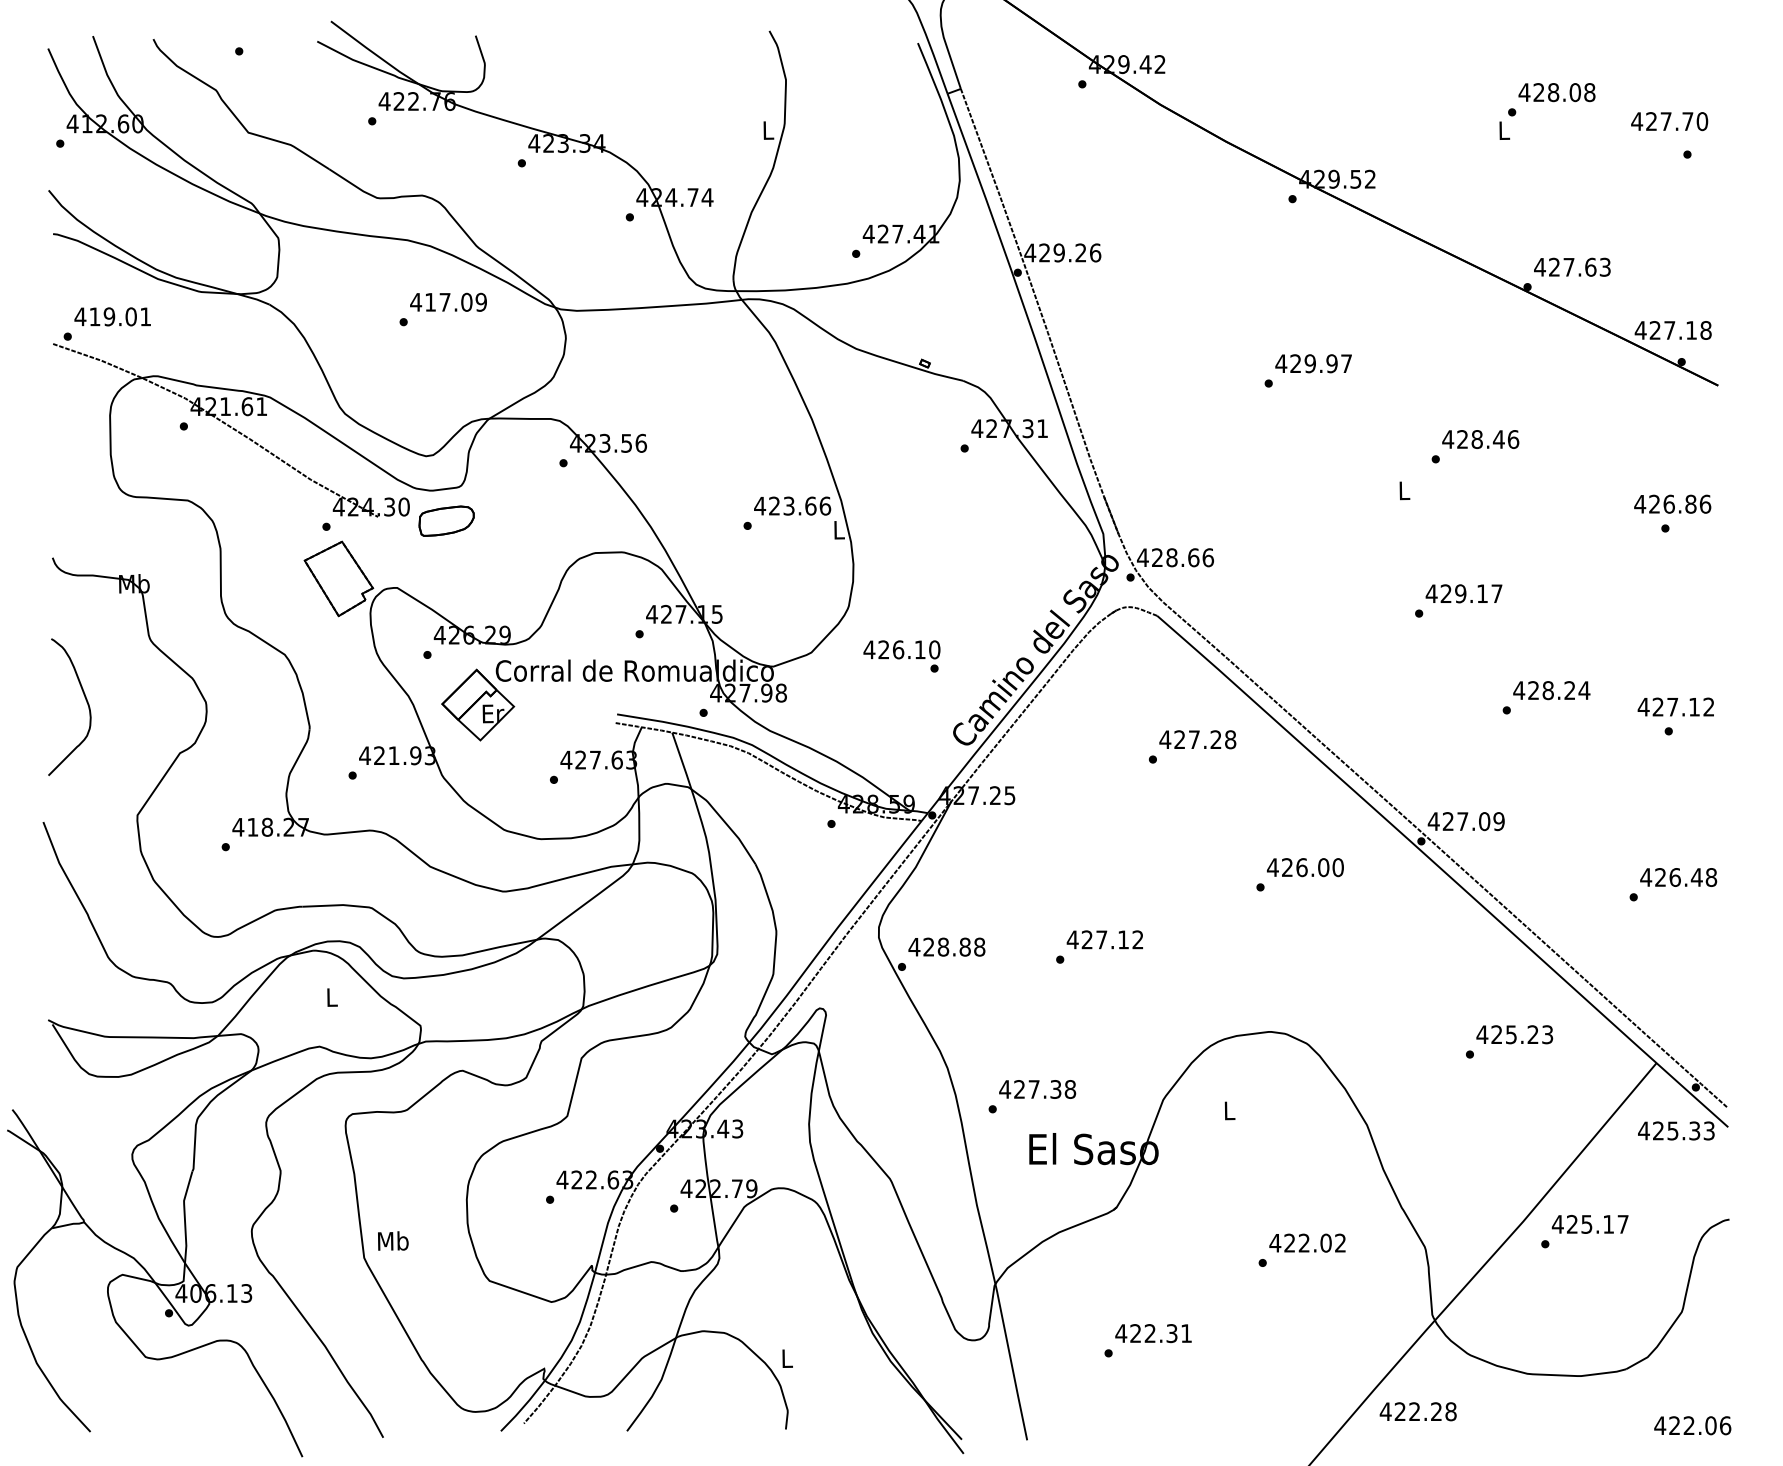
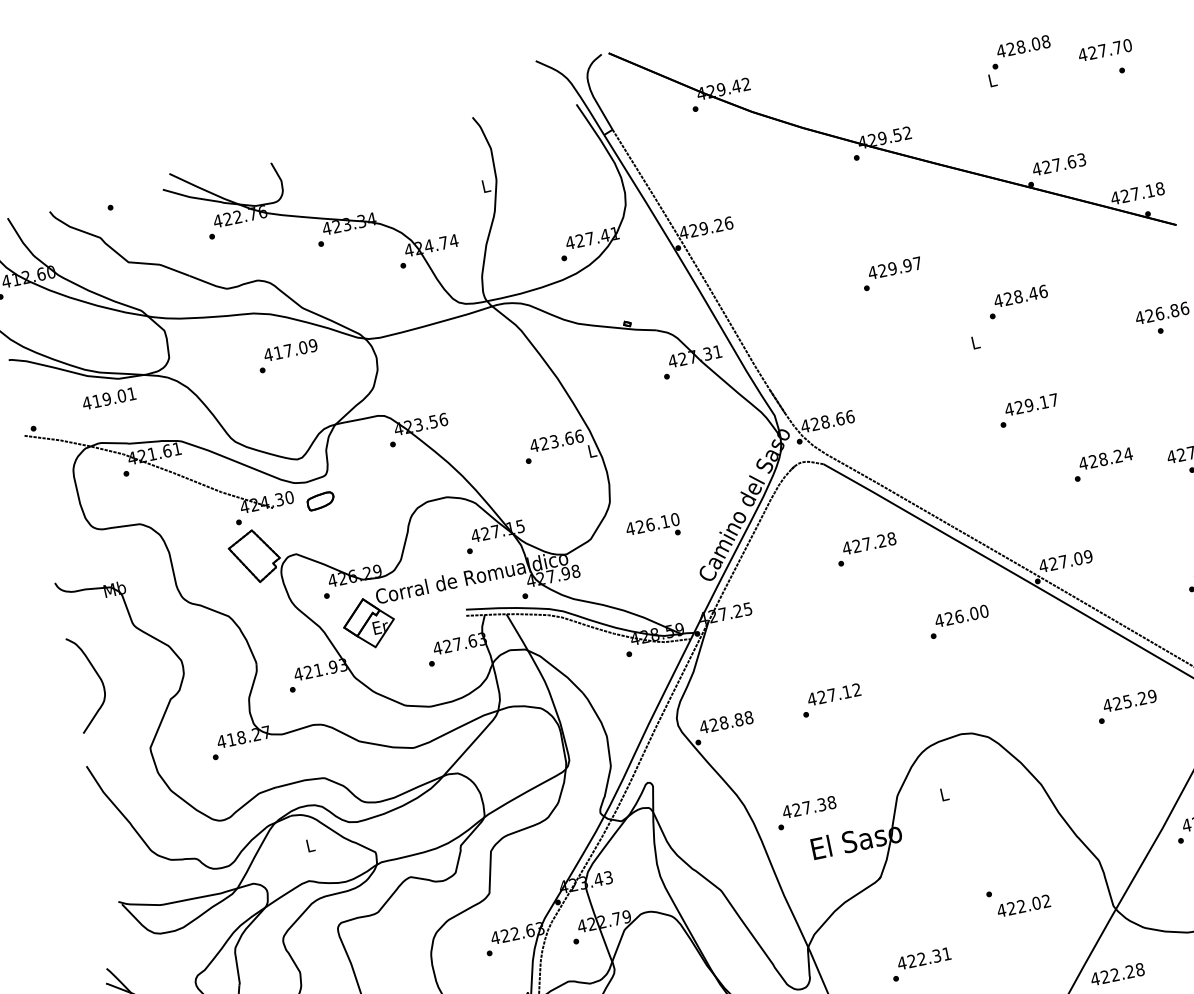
text: (112, 316) -> (108, 398), moved
part: (446, 520) -> (320, 500), size x0.7
text: (1547, 1034) -> (1152, 696), 425.23 -> 425.29
text: (1307, 1242) -> (1023, 905), moved

